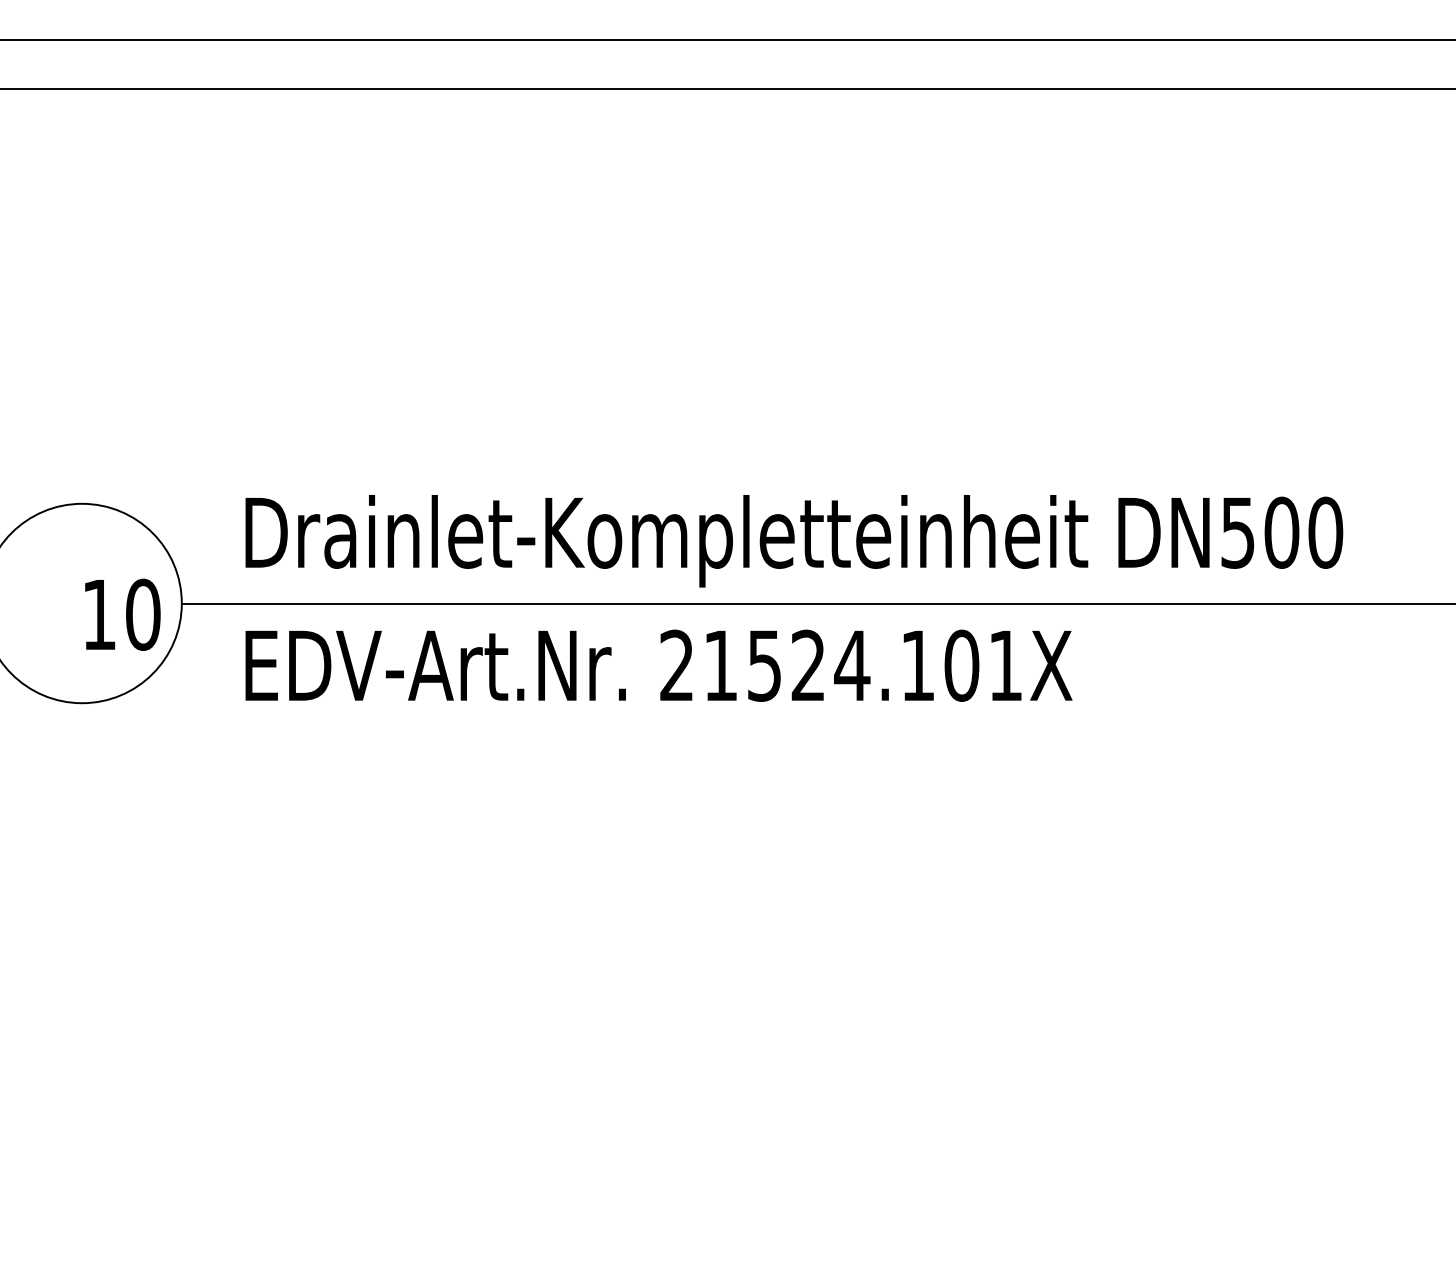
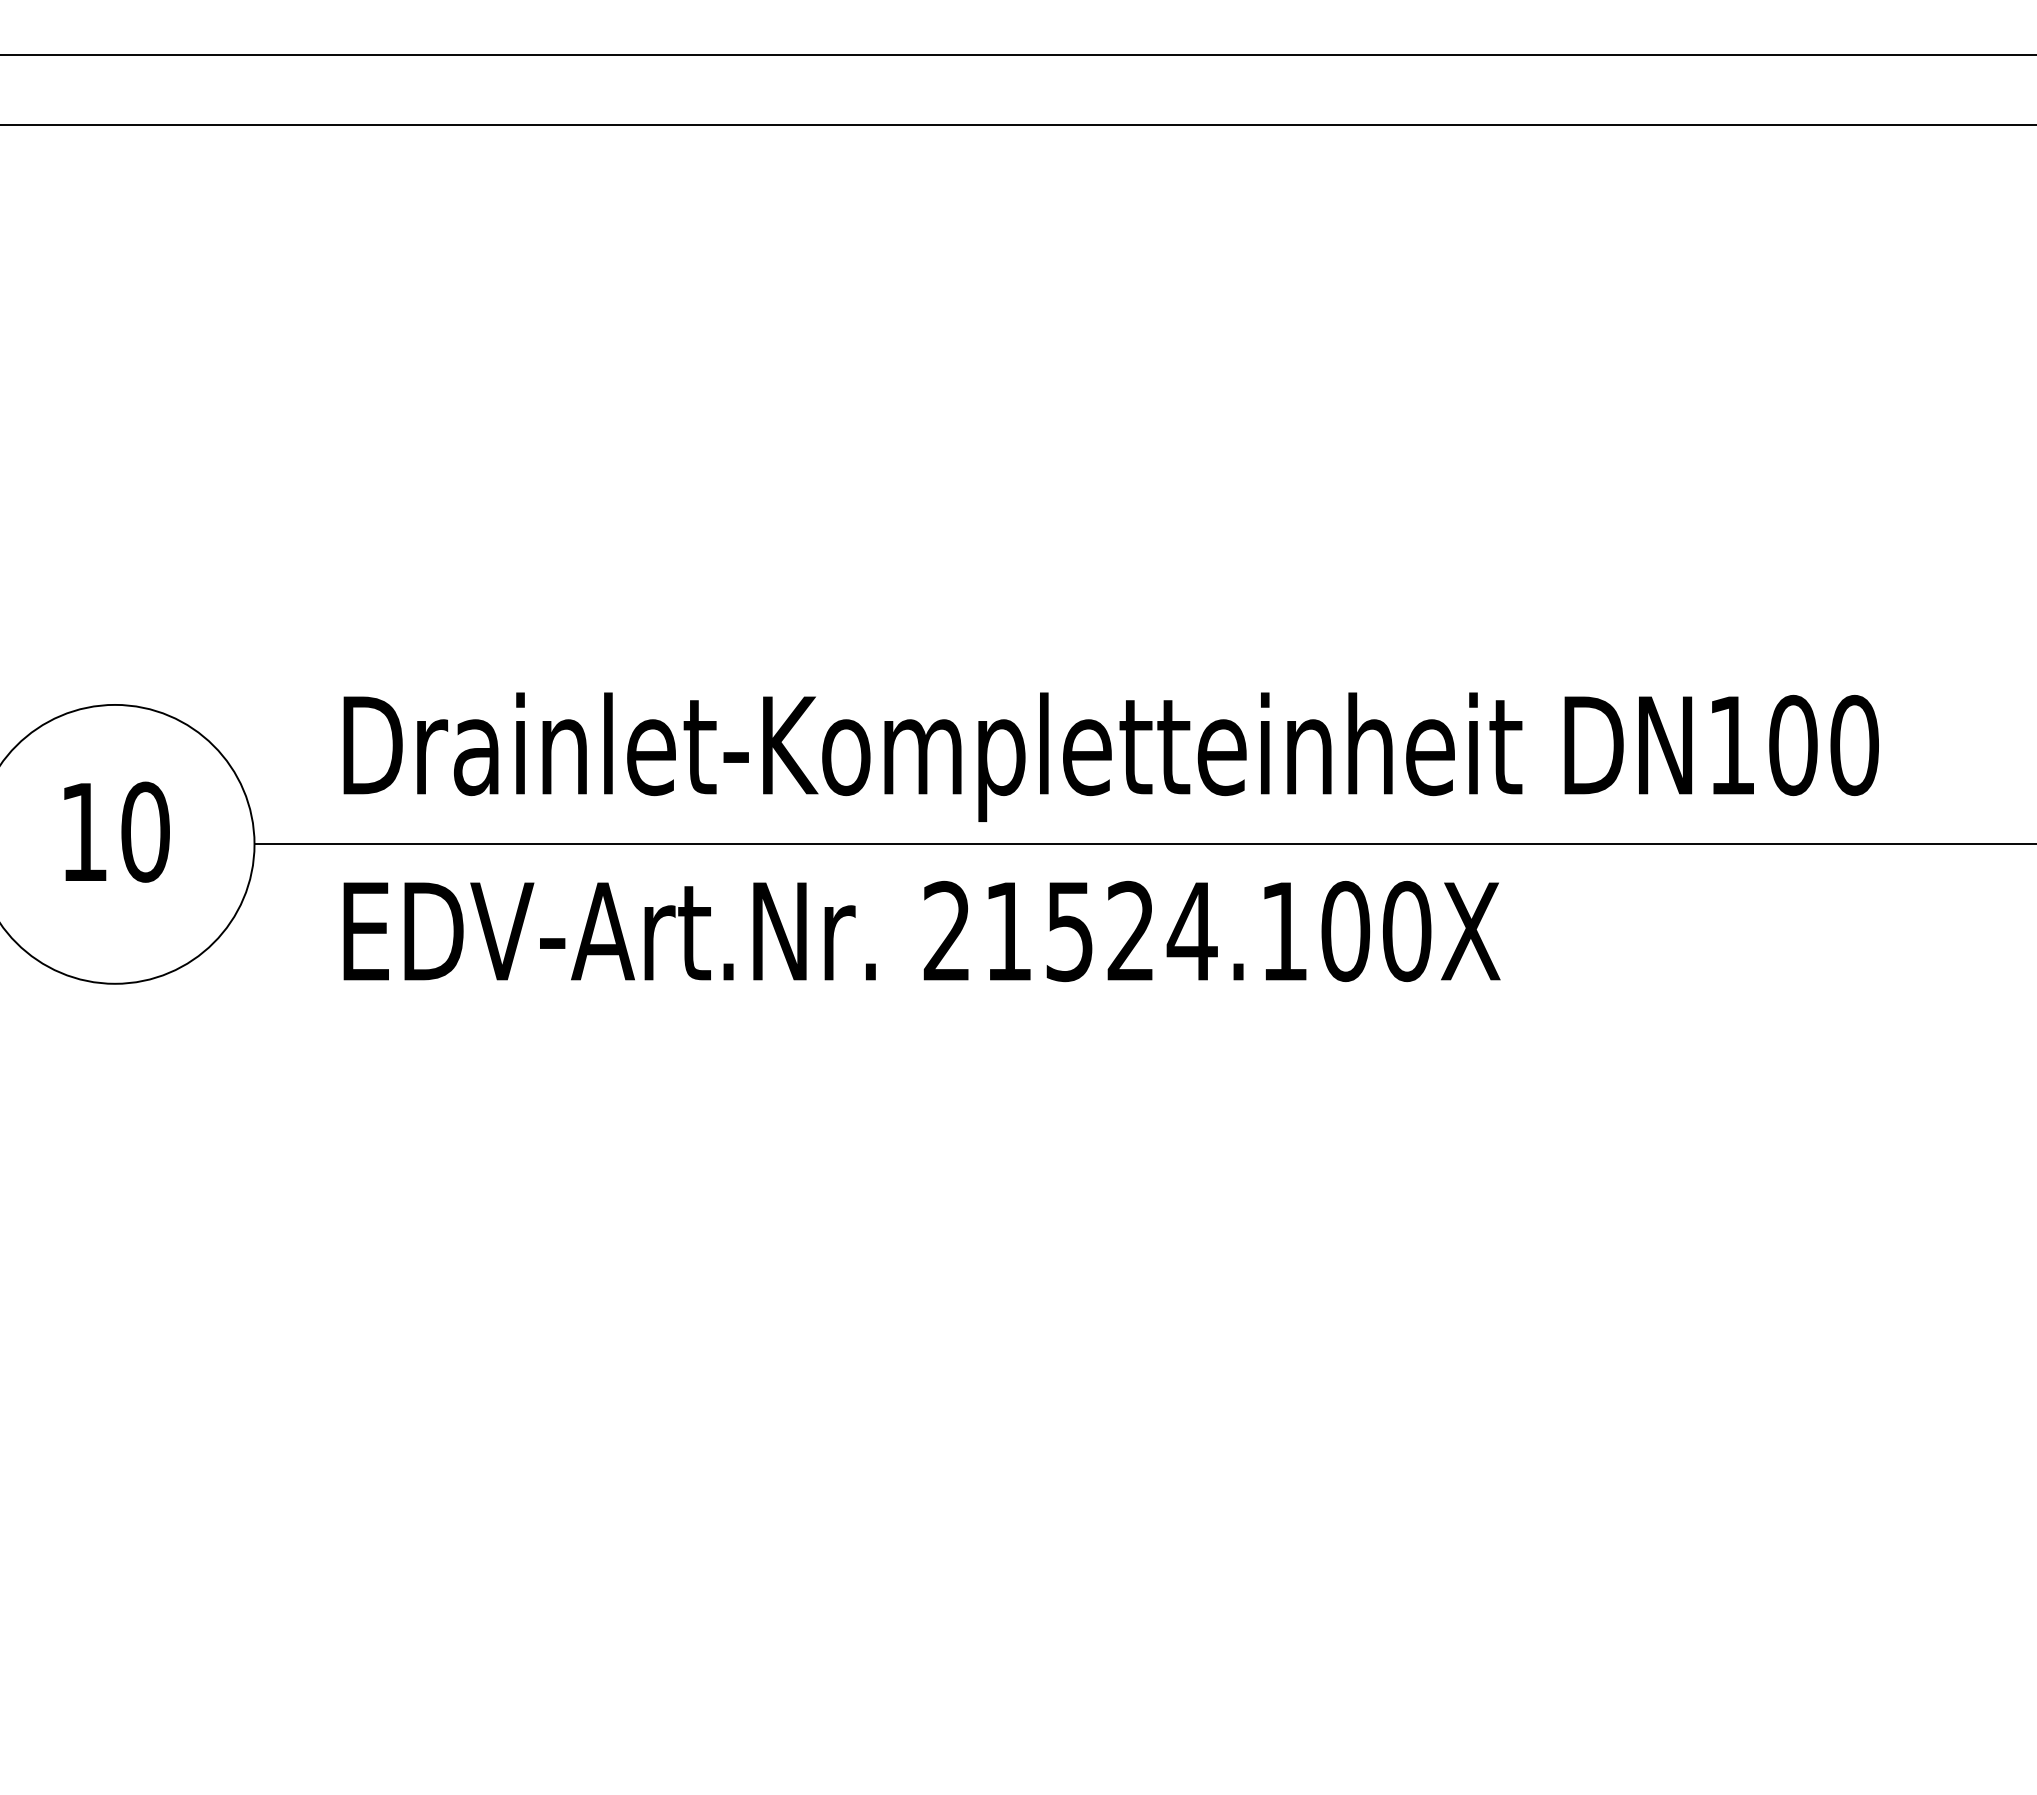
text: (1237, 533) -> (1731, 746), DN500 -> DN100
text: (122, 614) -> (116, 831), moved
text: (1005, 665) -> (1406, 931), 21524.101X -> 21524.100X

